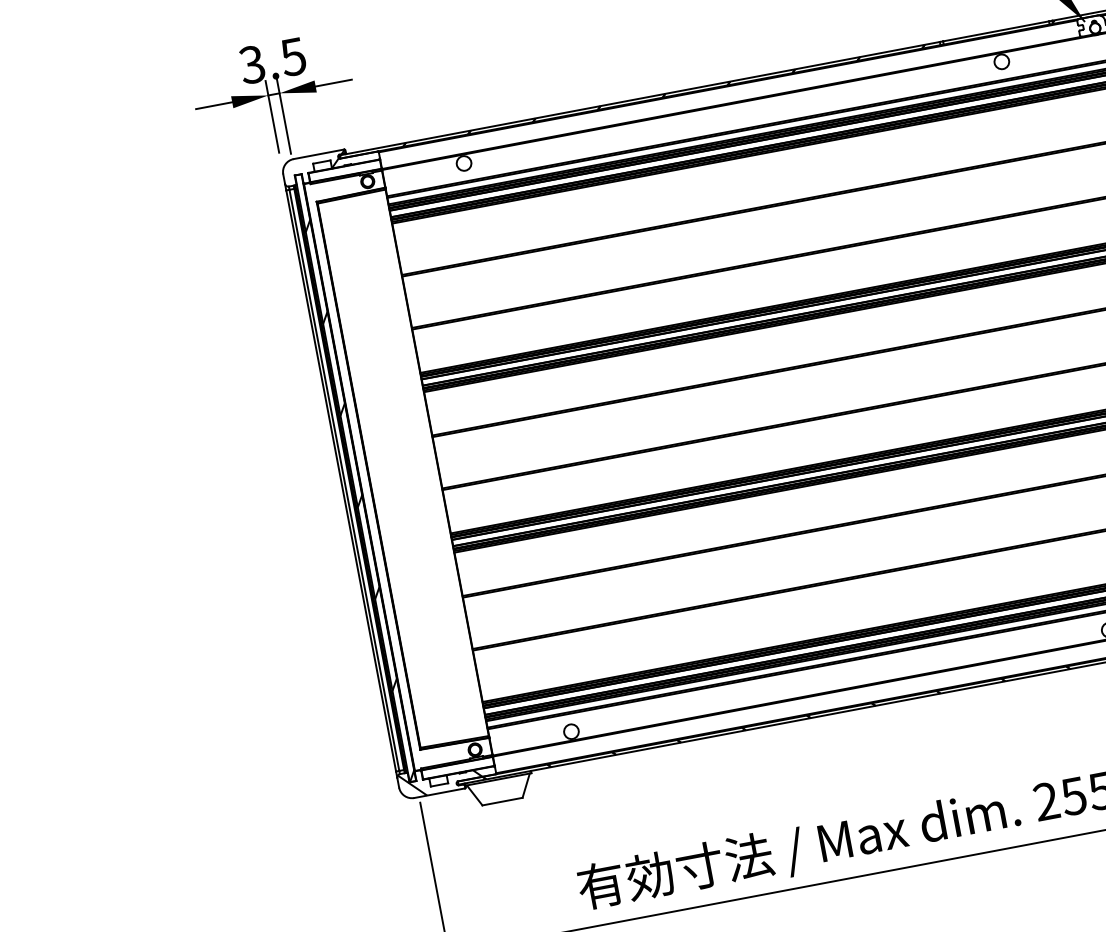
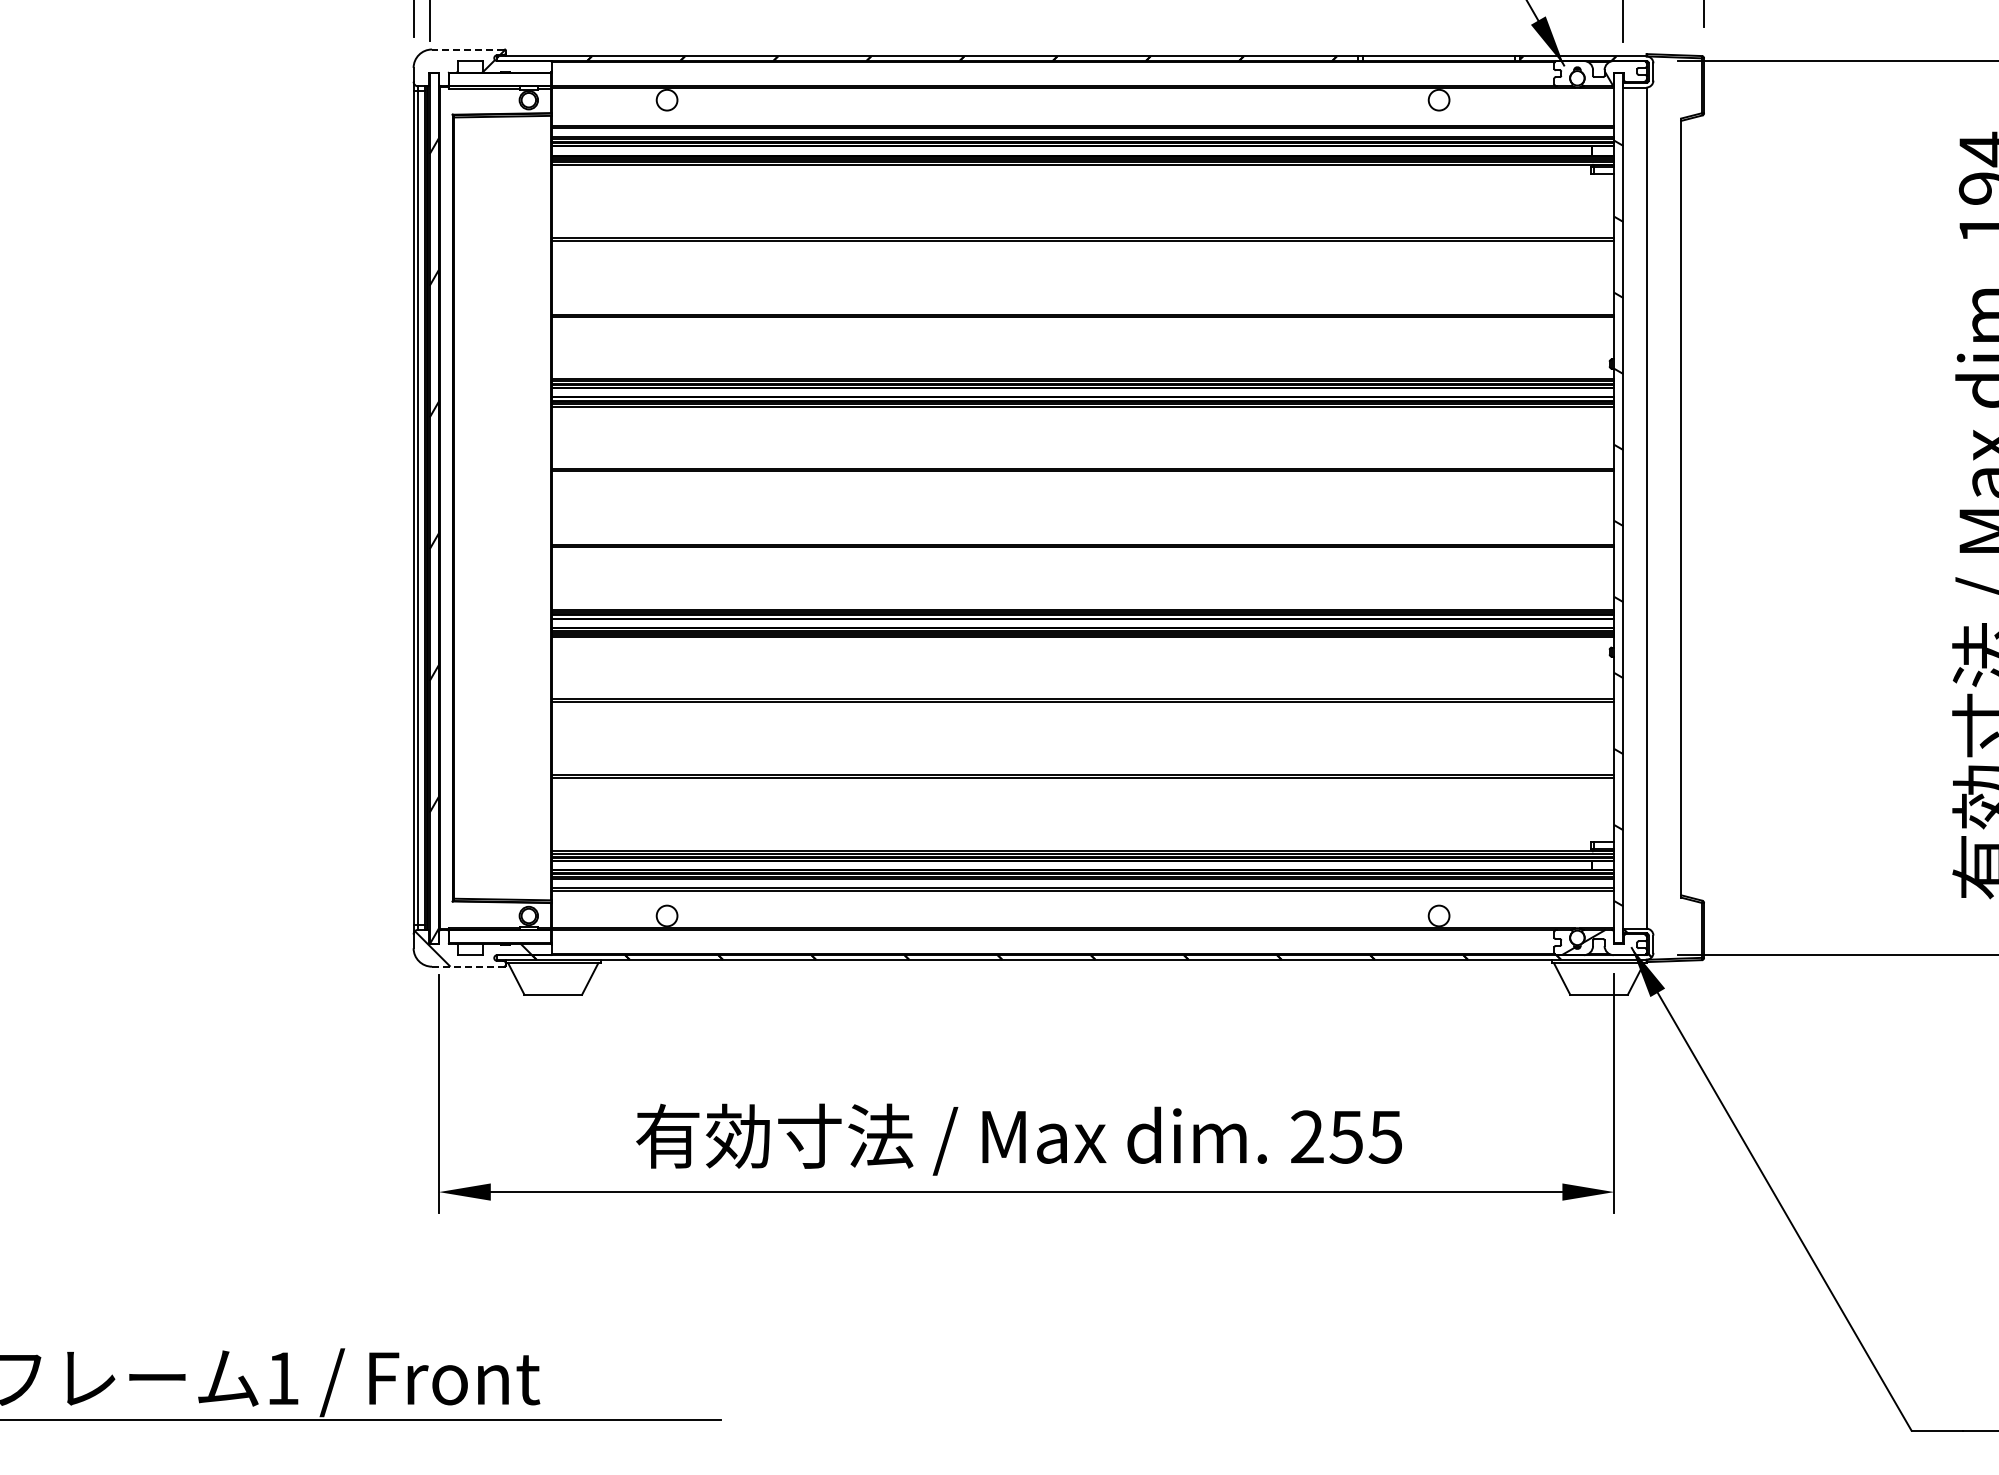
line: (318, 154) -> (467, 49), solid -> dashed
line: (439, 793) -> (468, 966), solid -> dashed

